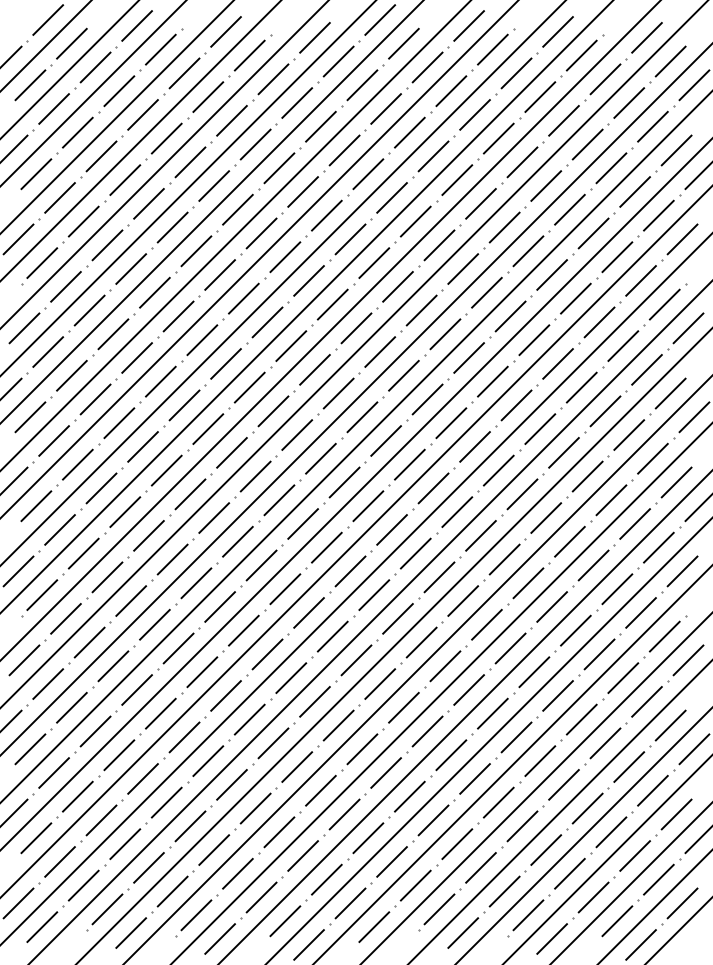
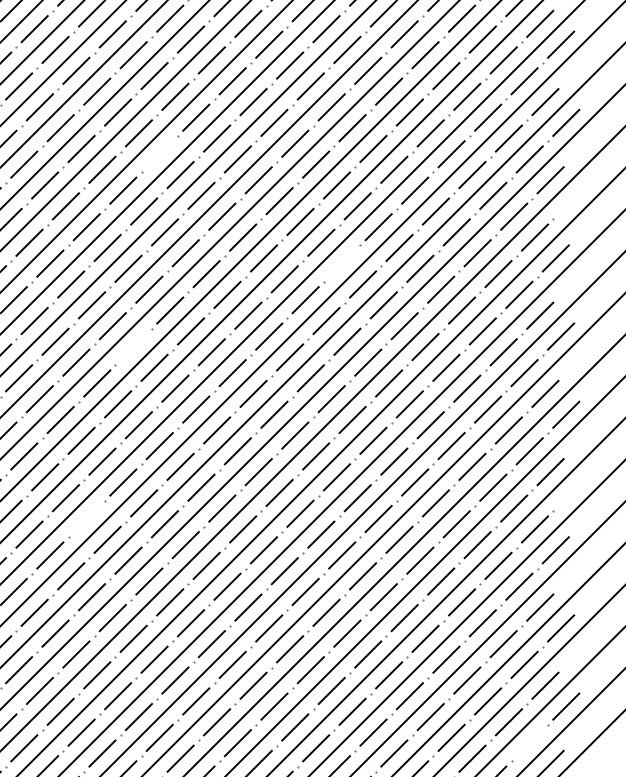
line: (237, 209) -> (159, 153), removed
line: (445, 334) -> (342, 263), removed
line: (208, 428) -> (133, 346), removed
line: (154, 624) -> (86, 518), removed
line: (658, 879) -> (529, 742), removed

